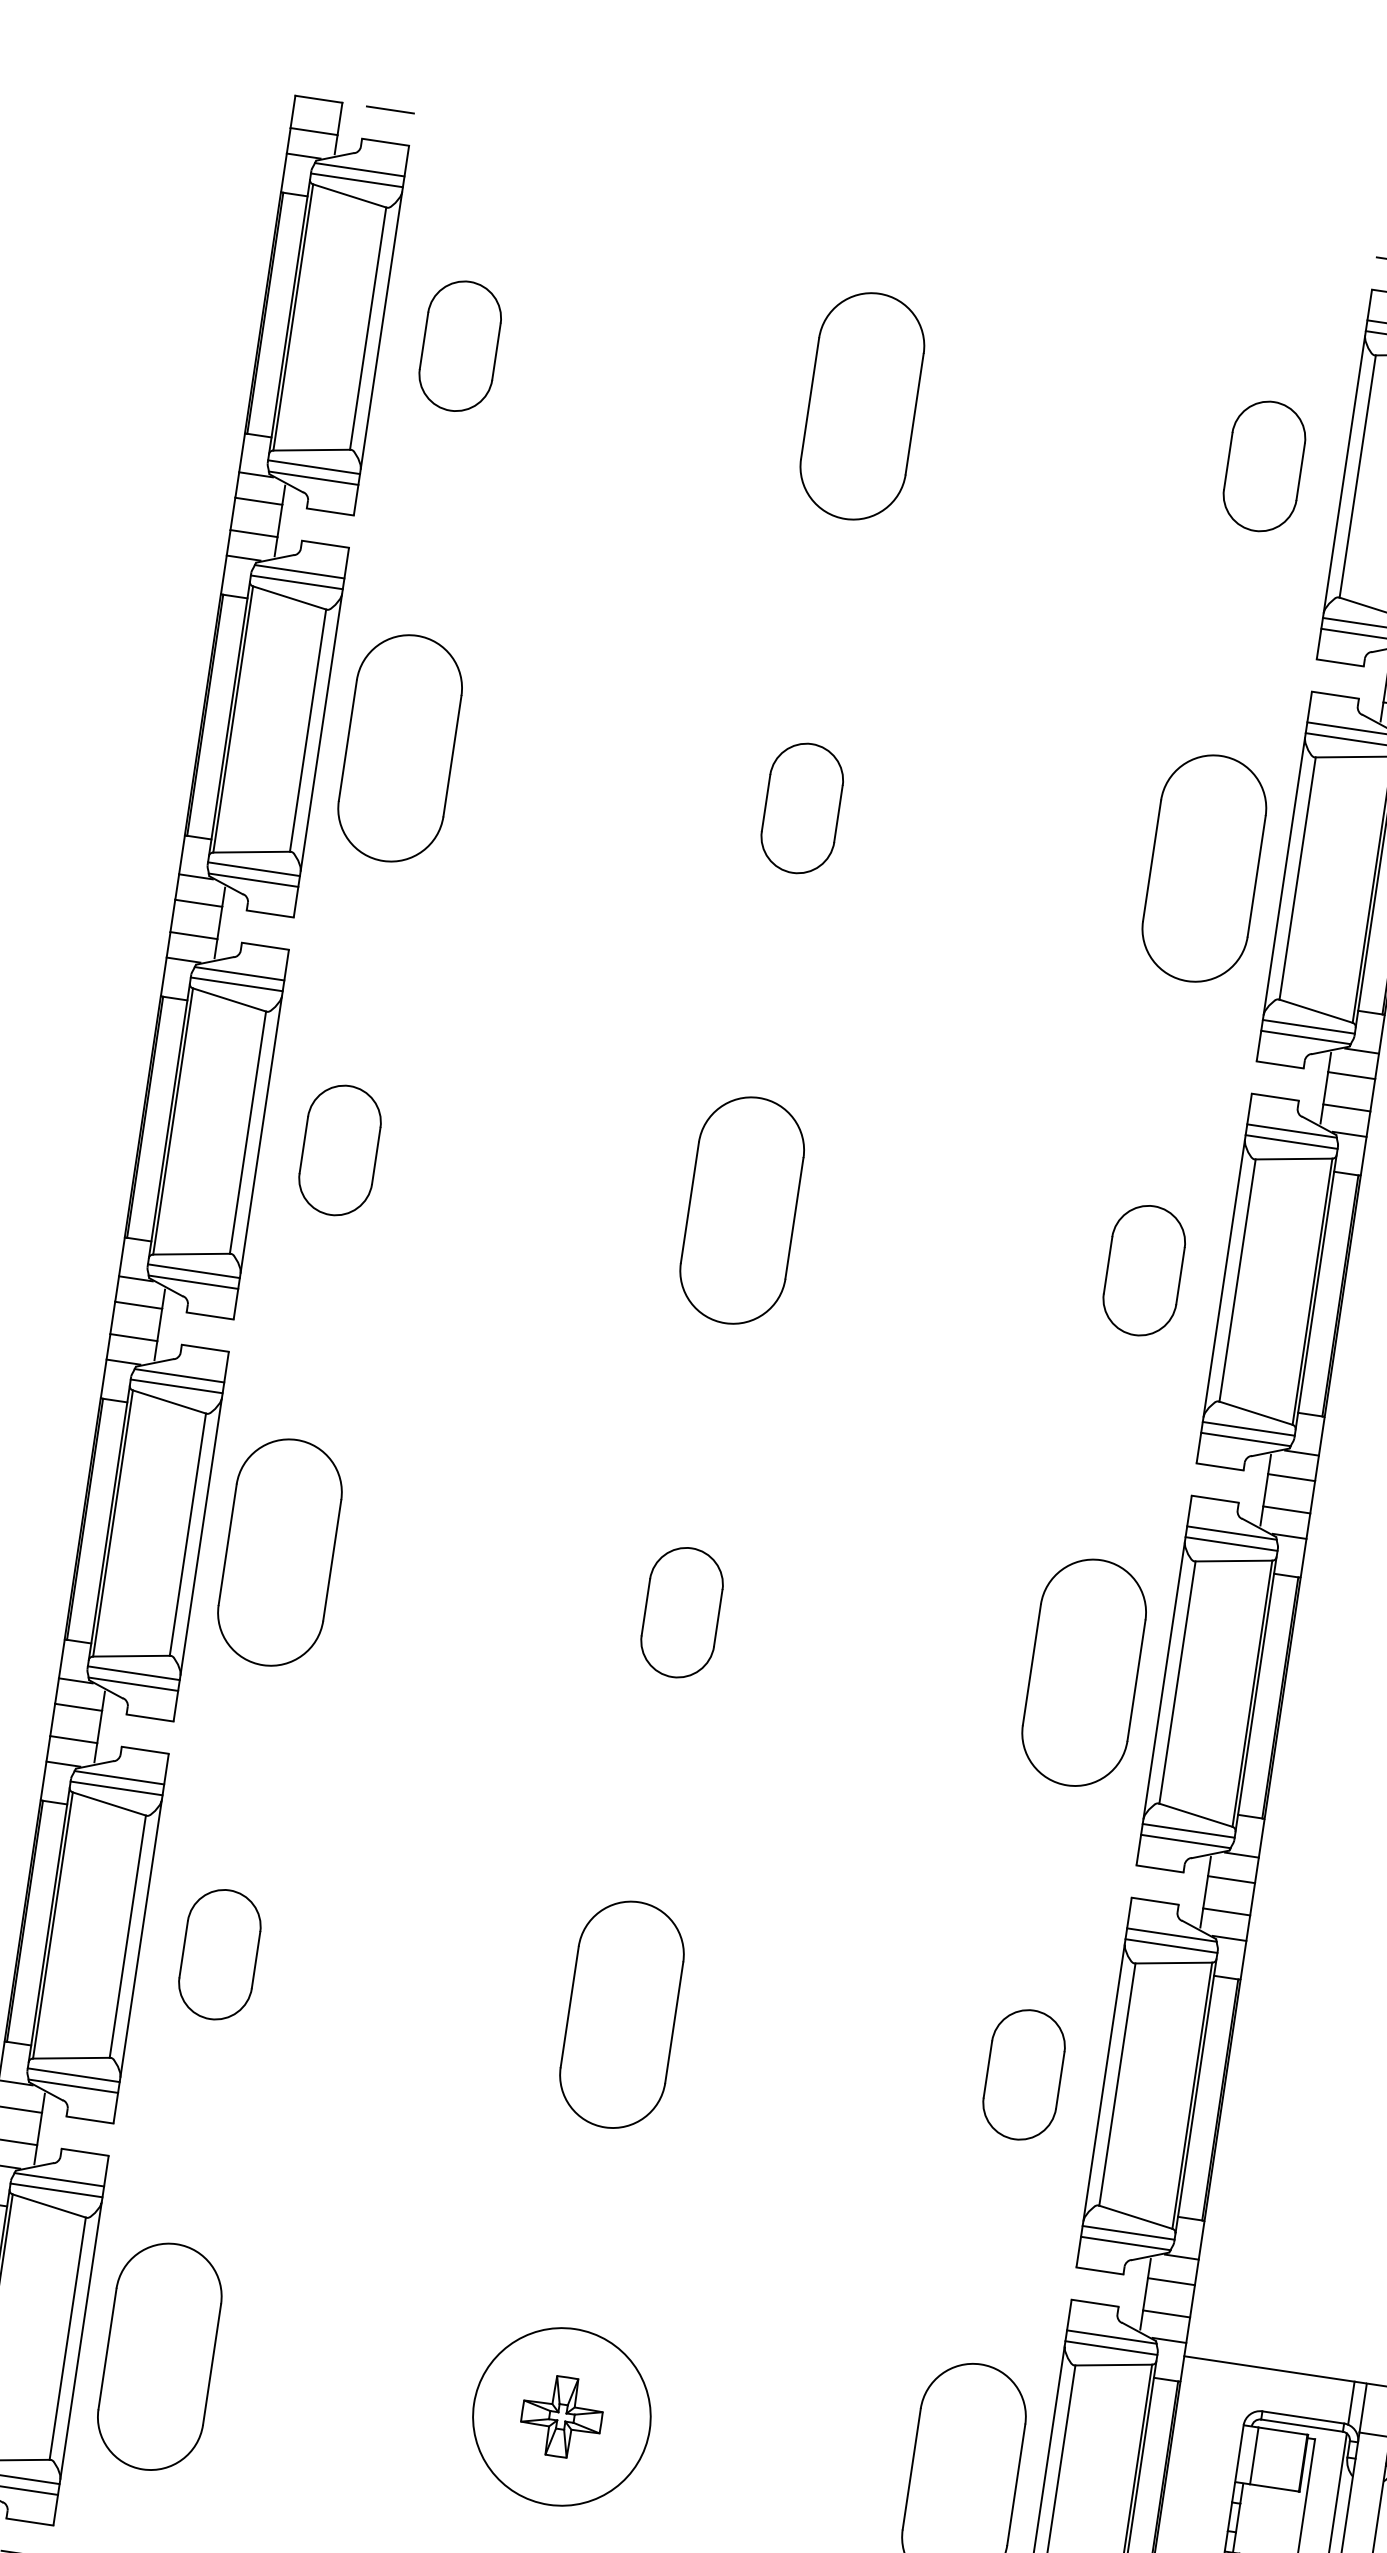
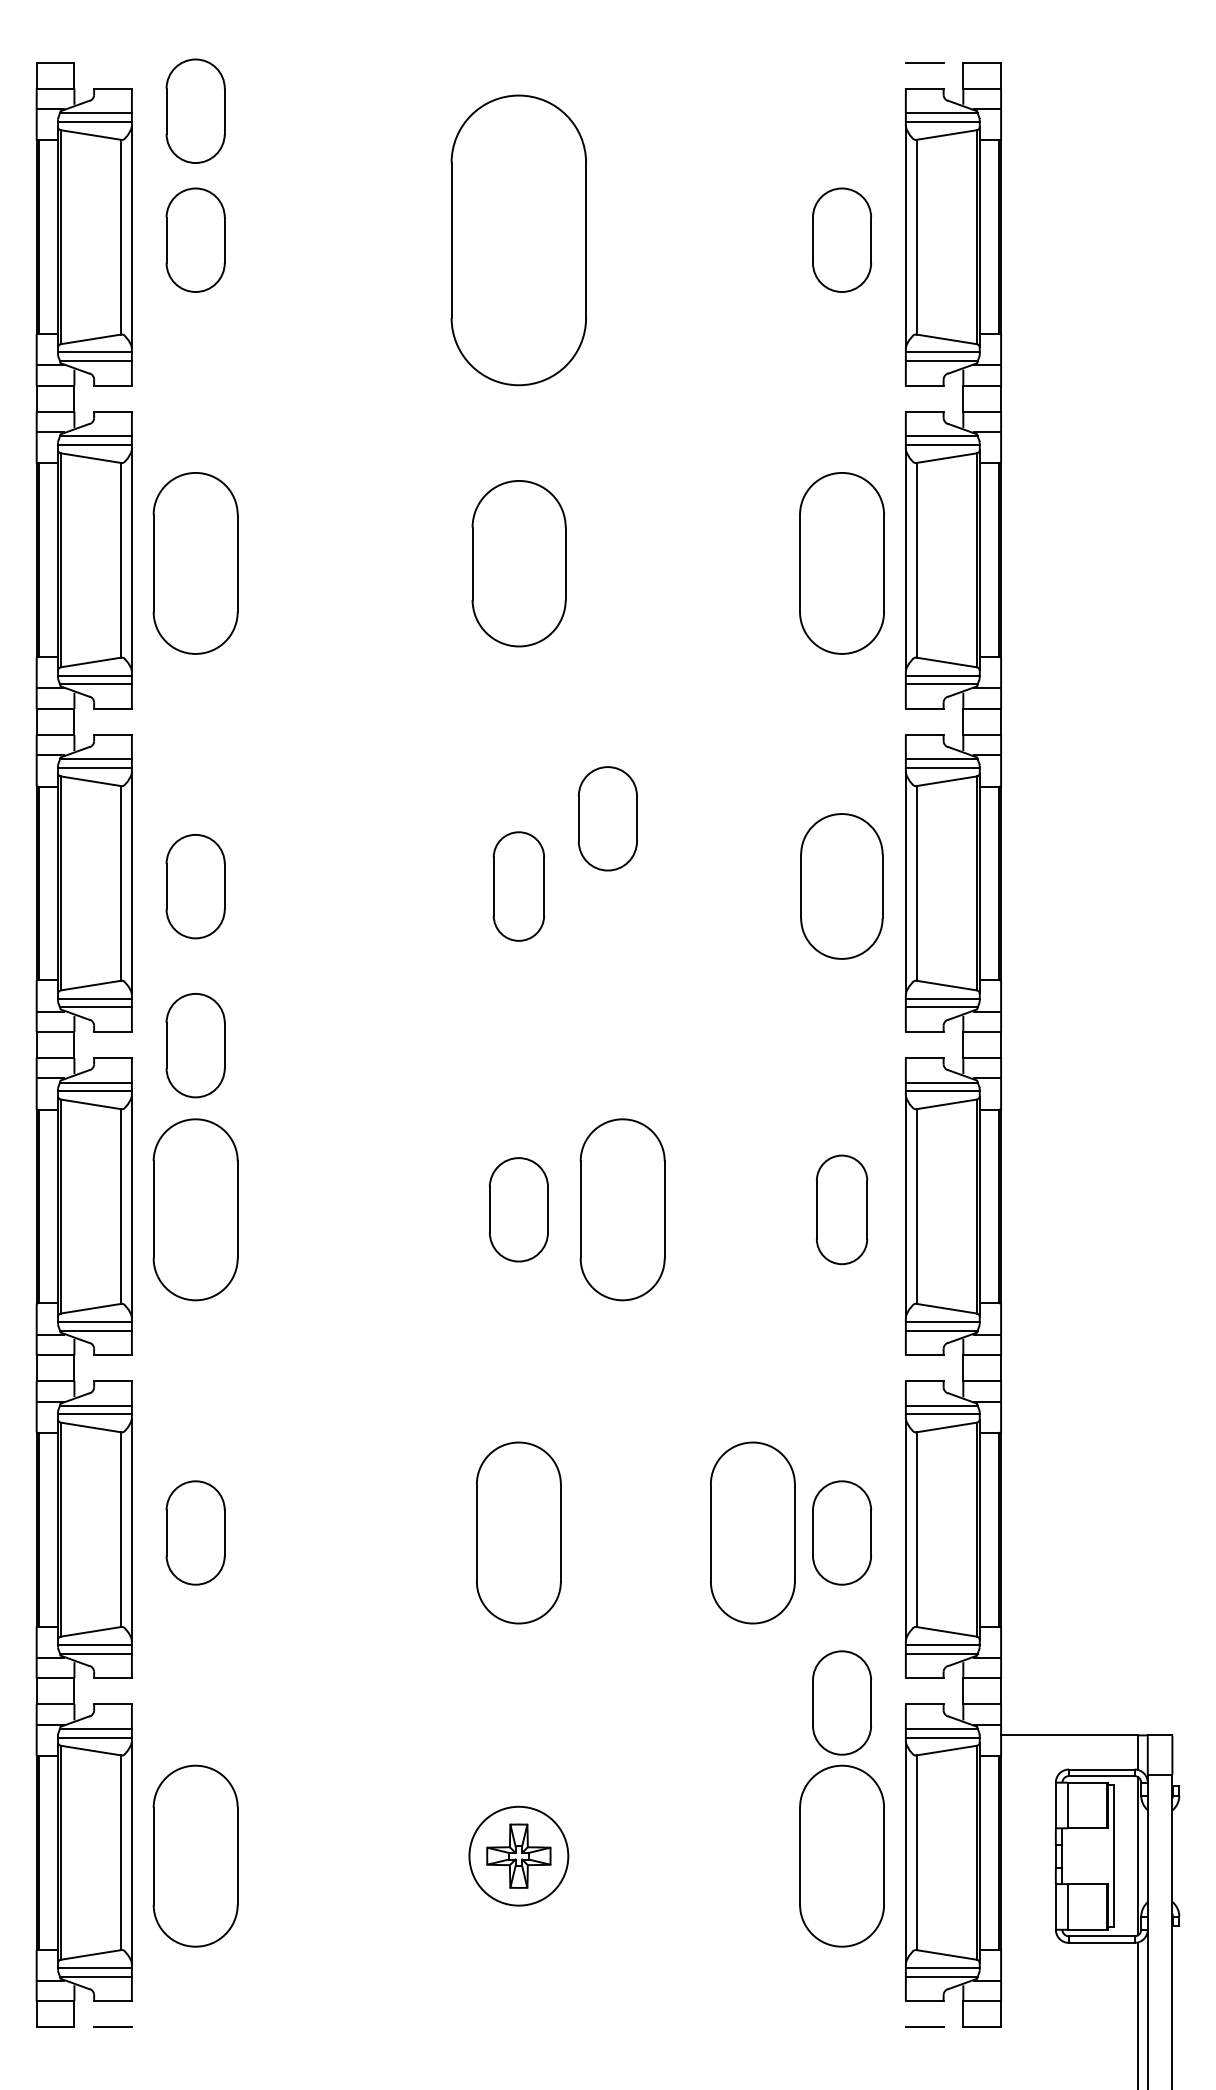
line: (389, 109) -> (112, 62), removed
part: (484, 184) -> (195, 110), added
part: (862, 405) -> (518, 239), size x1.6
part: (801, 807) -> (518, 562), size x1.6
part: (865, 1142) -> (607, 818), added
part: (741, 1210) -> (518, 886), size x0.6
part: (1144, 1270) -> (842, 886), size x1.4
part: (310, 1348) -> (195, 1045), added
part: (811, 1631) -> (622, 1209), added
part: (1083, 1672) -> (841, 1209), size x0.6
part: (912, 2057) -> (752, 1532), added
part: (991, 2285) -> (841, 1702), added
circle: (561, 2415) -> (518, 1855), size x0.7

